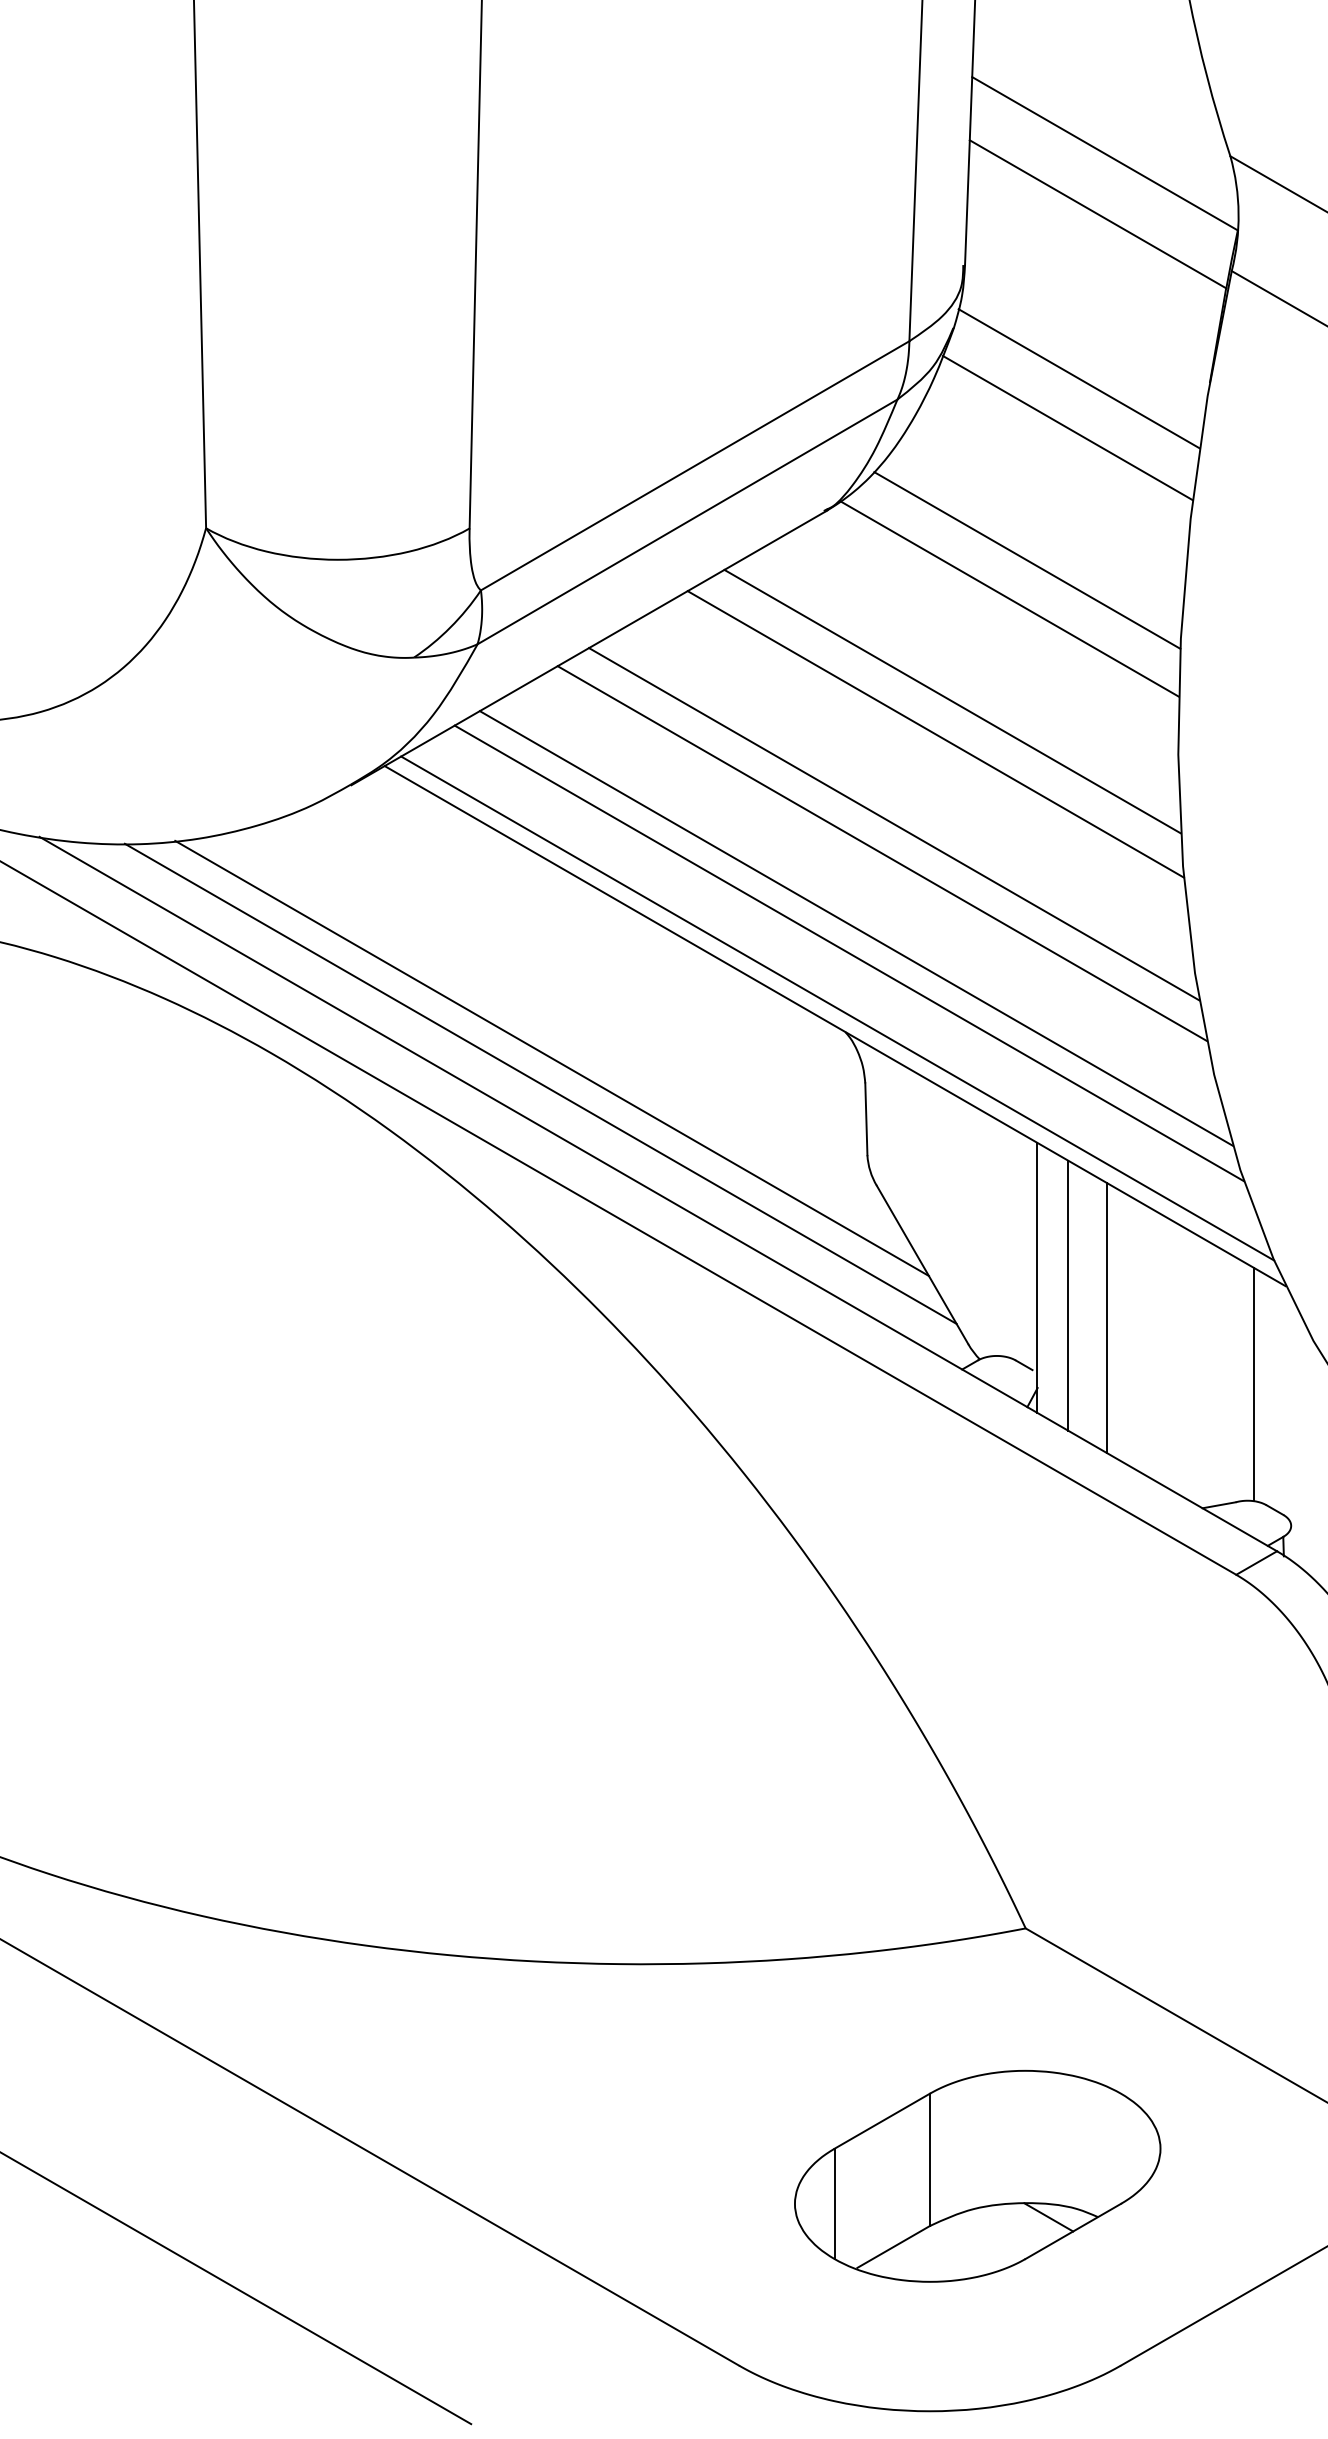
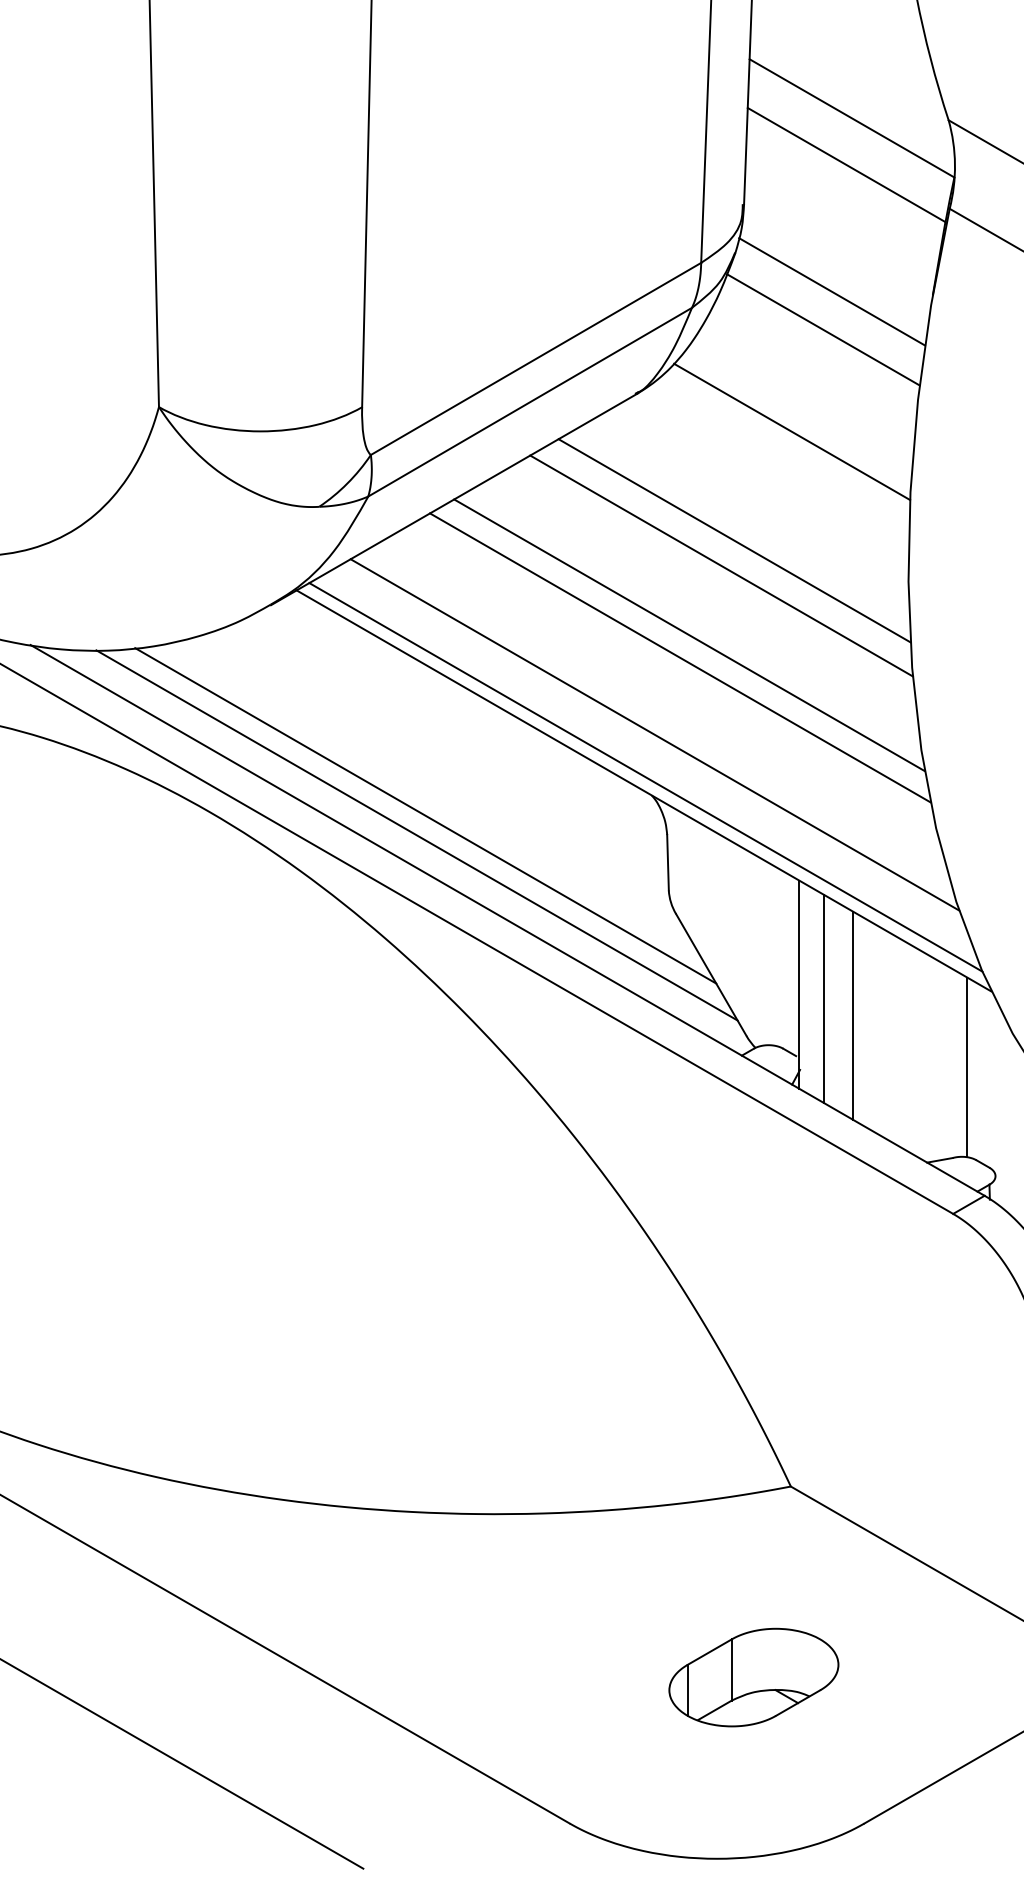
line: (1009, 598) -> (778, 461), removed
line: (856, 928) -> (660, 715), removed
part: (977, 2176) -> (753, 1677), size x0.6

